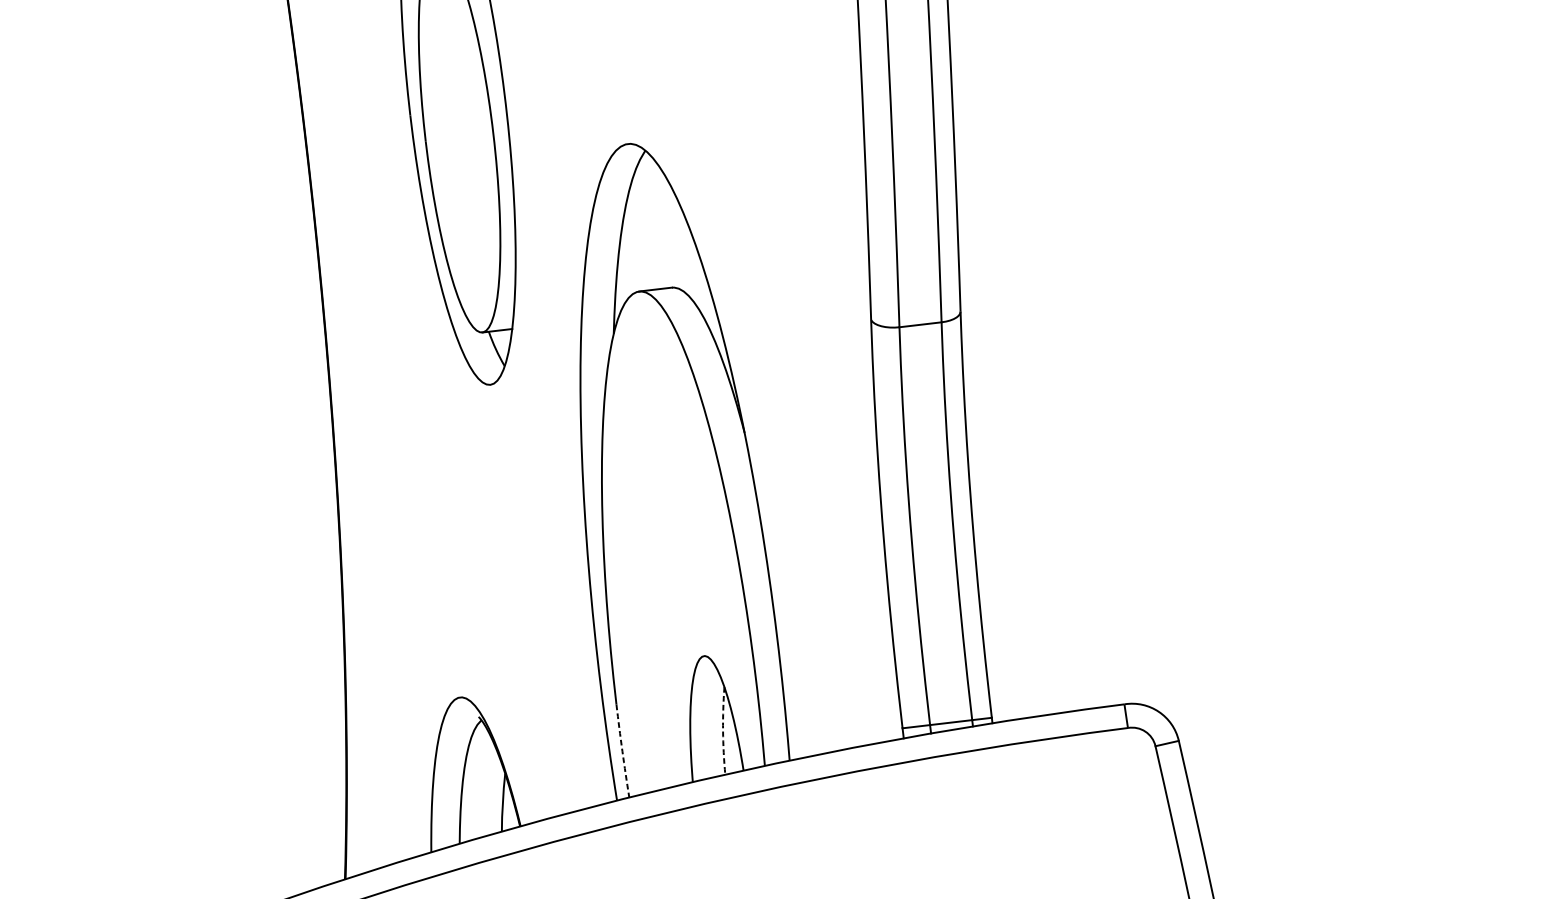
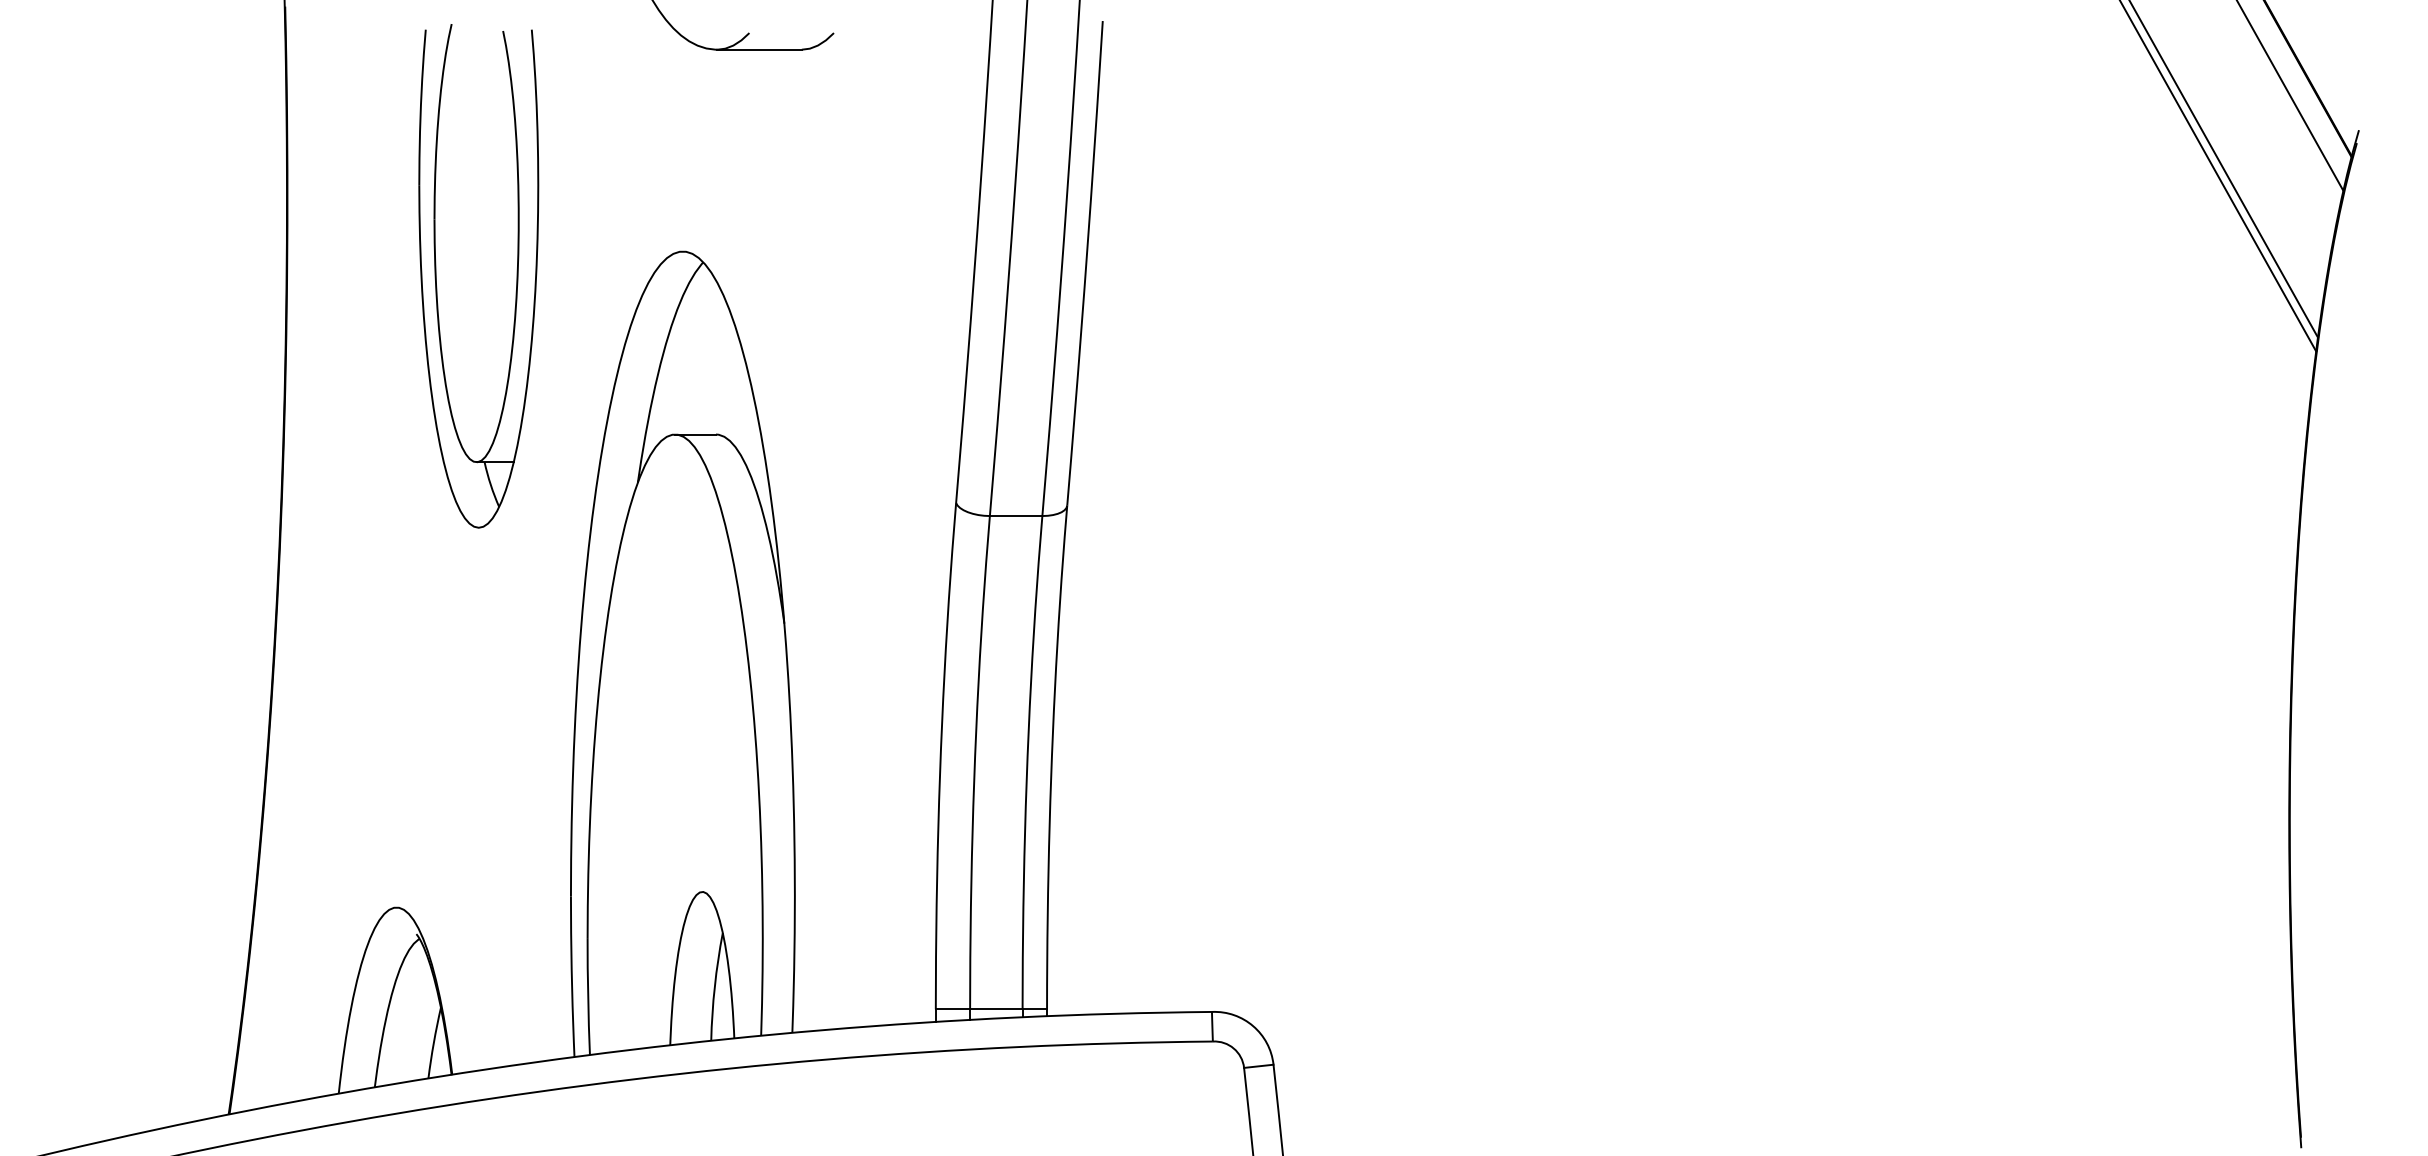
arc: (722, 730) -> (714, 986), dashed -> solid
arc: (622, 750) -> (588, 996), dashed -> solid

